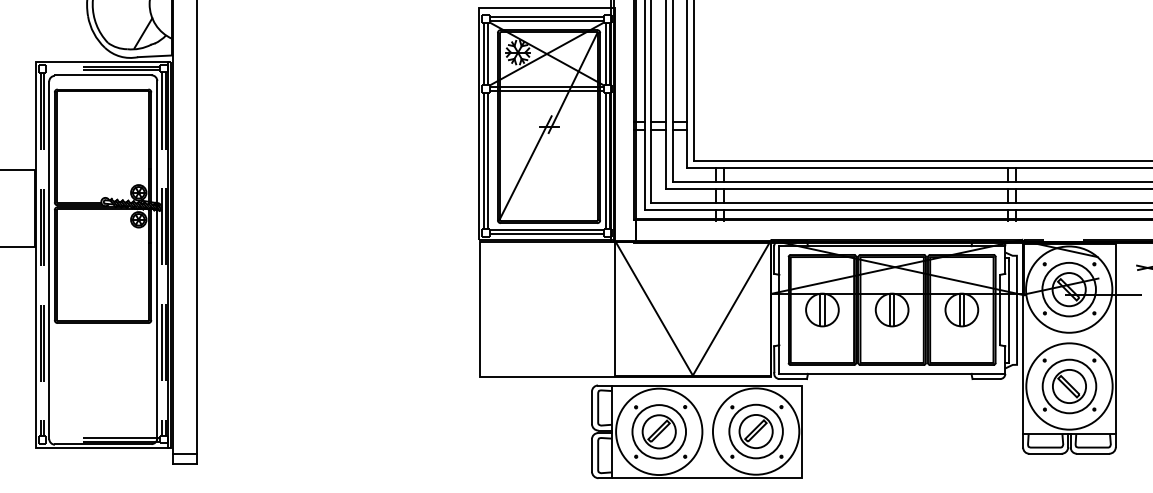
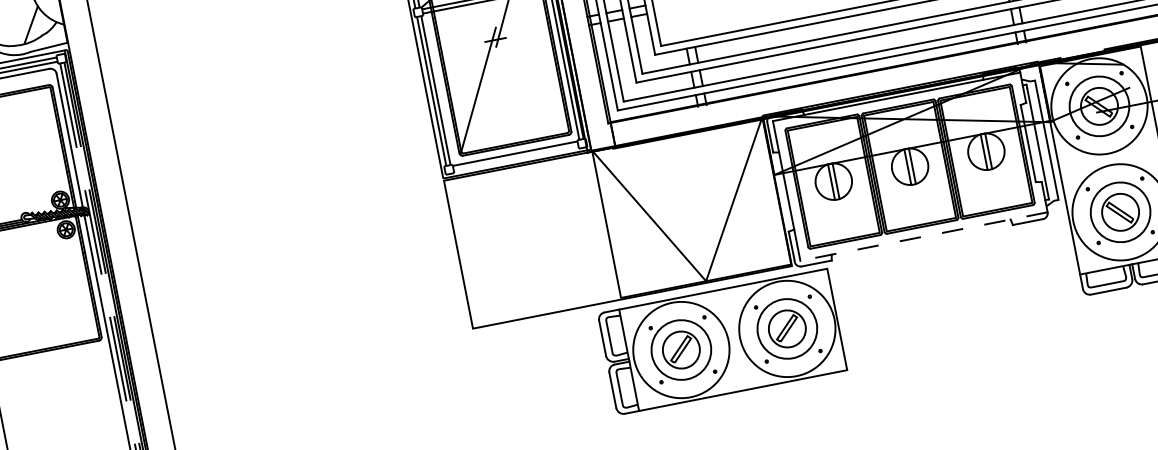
line: (546, 234) -> (515, 158), removed
line: (892, 373) -> (924, 236), solid -> dashed

